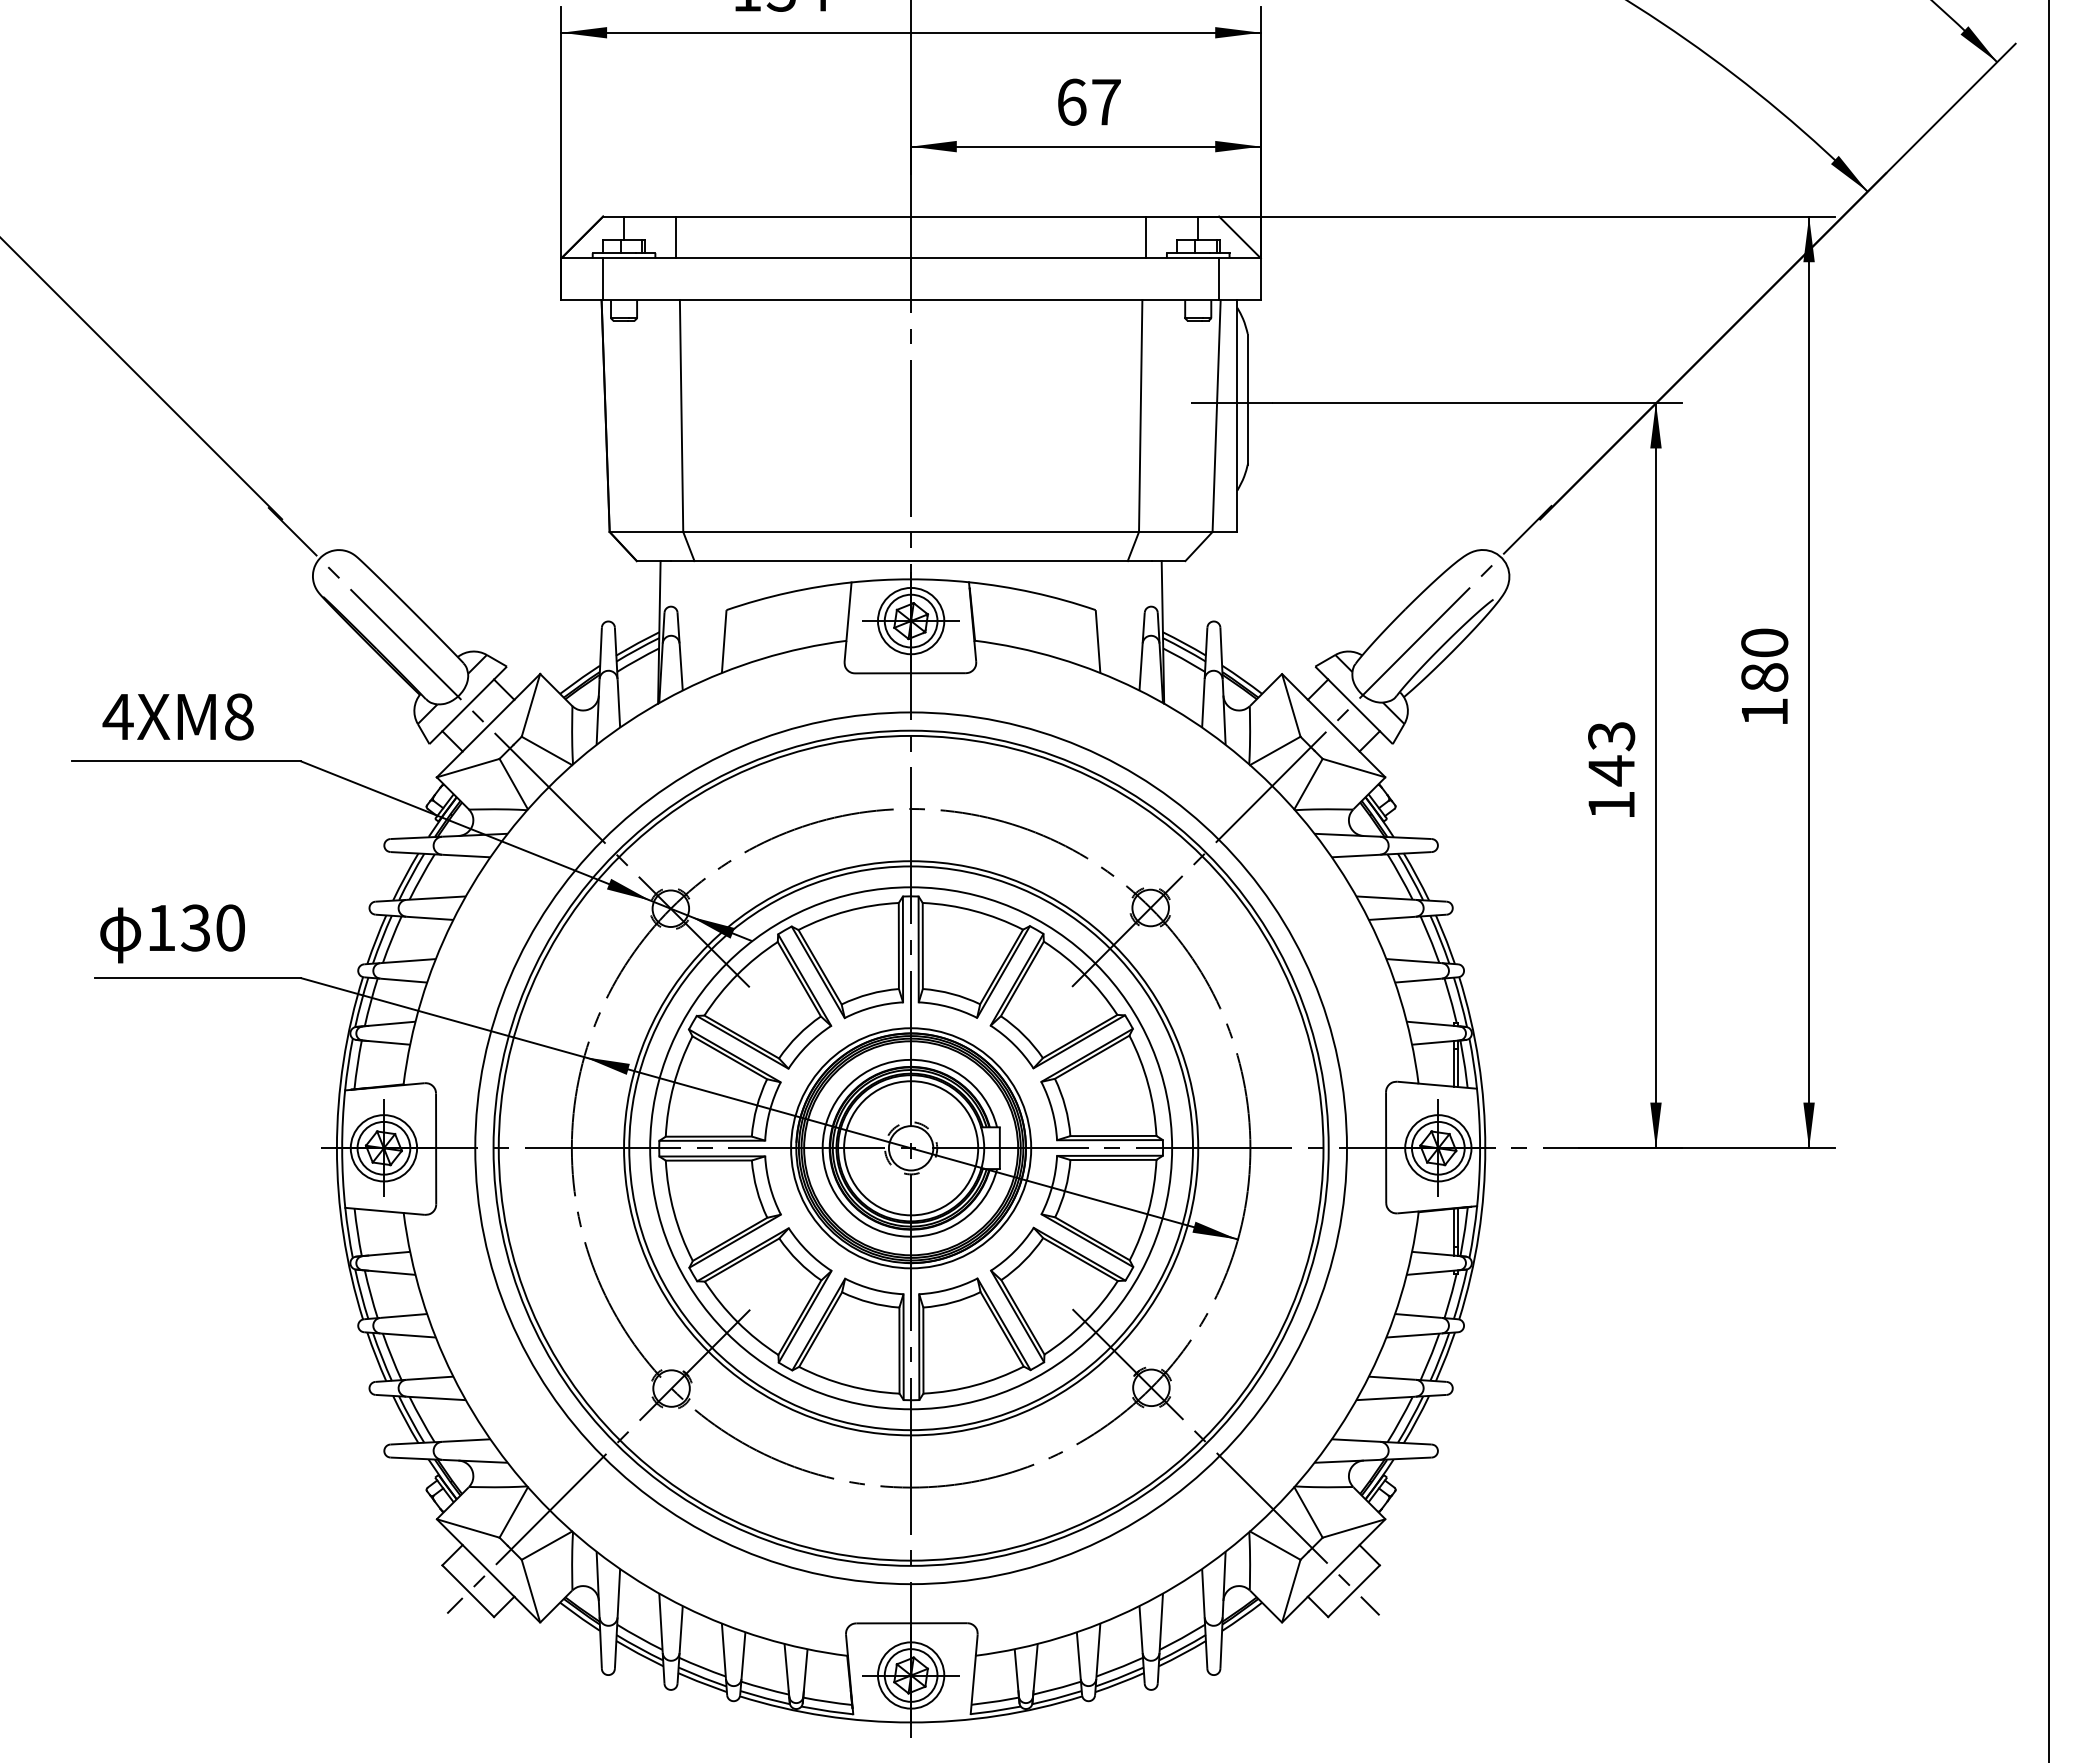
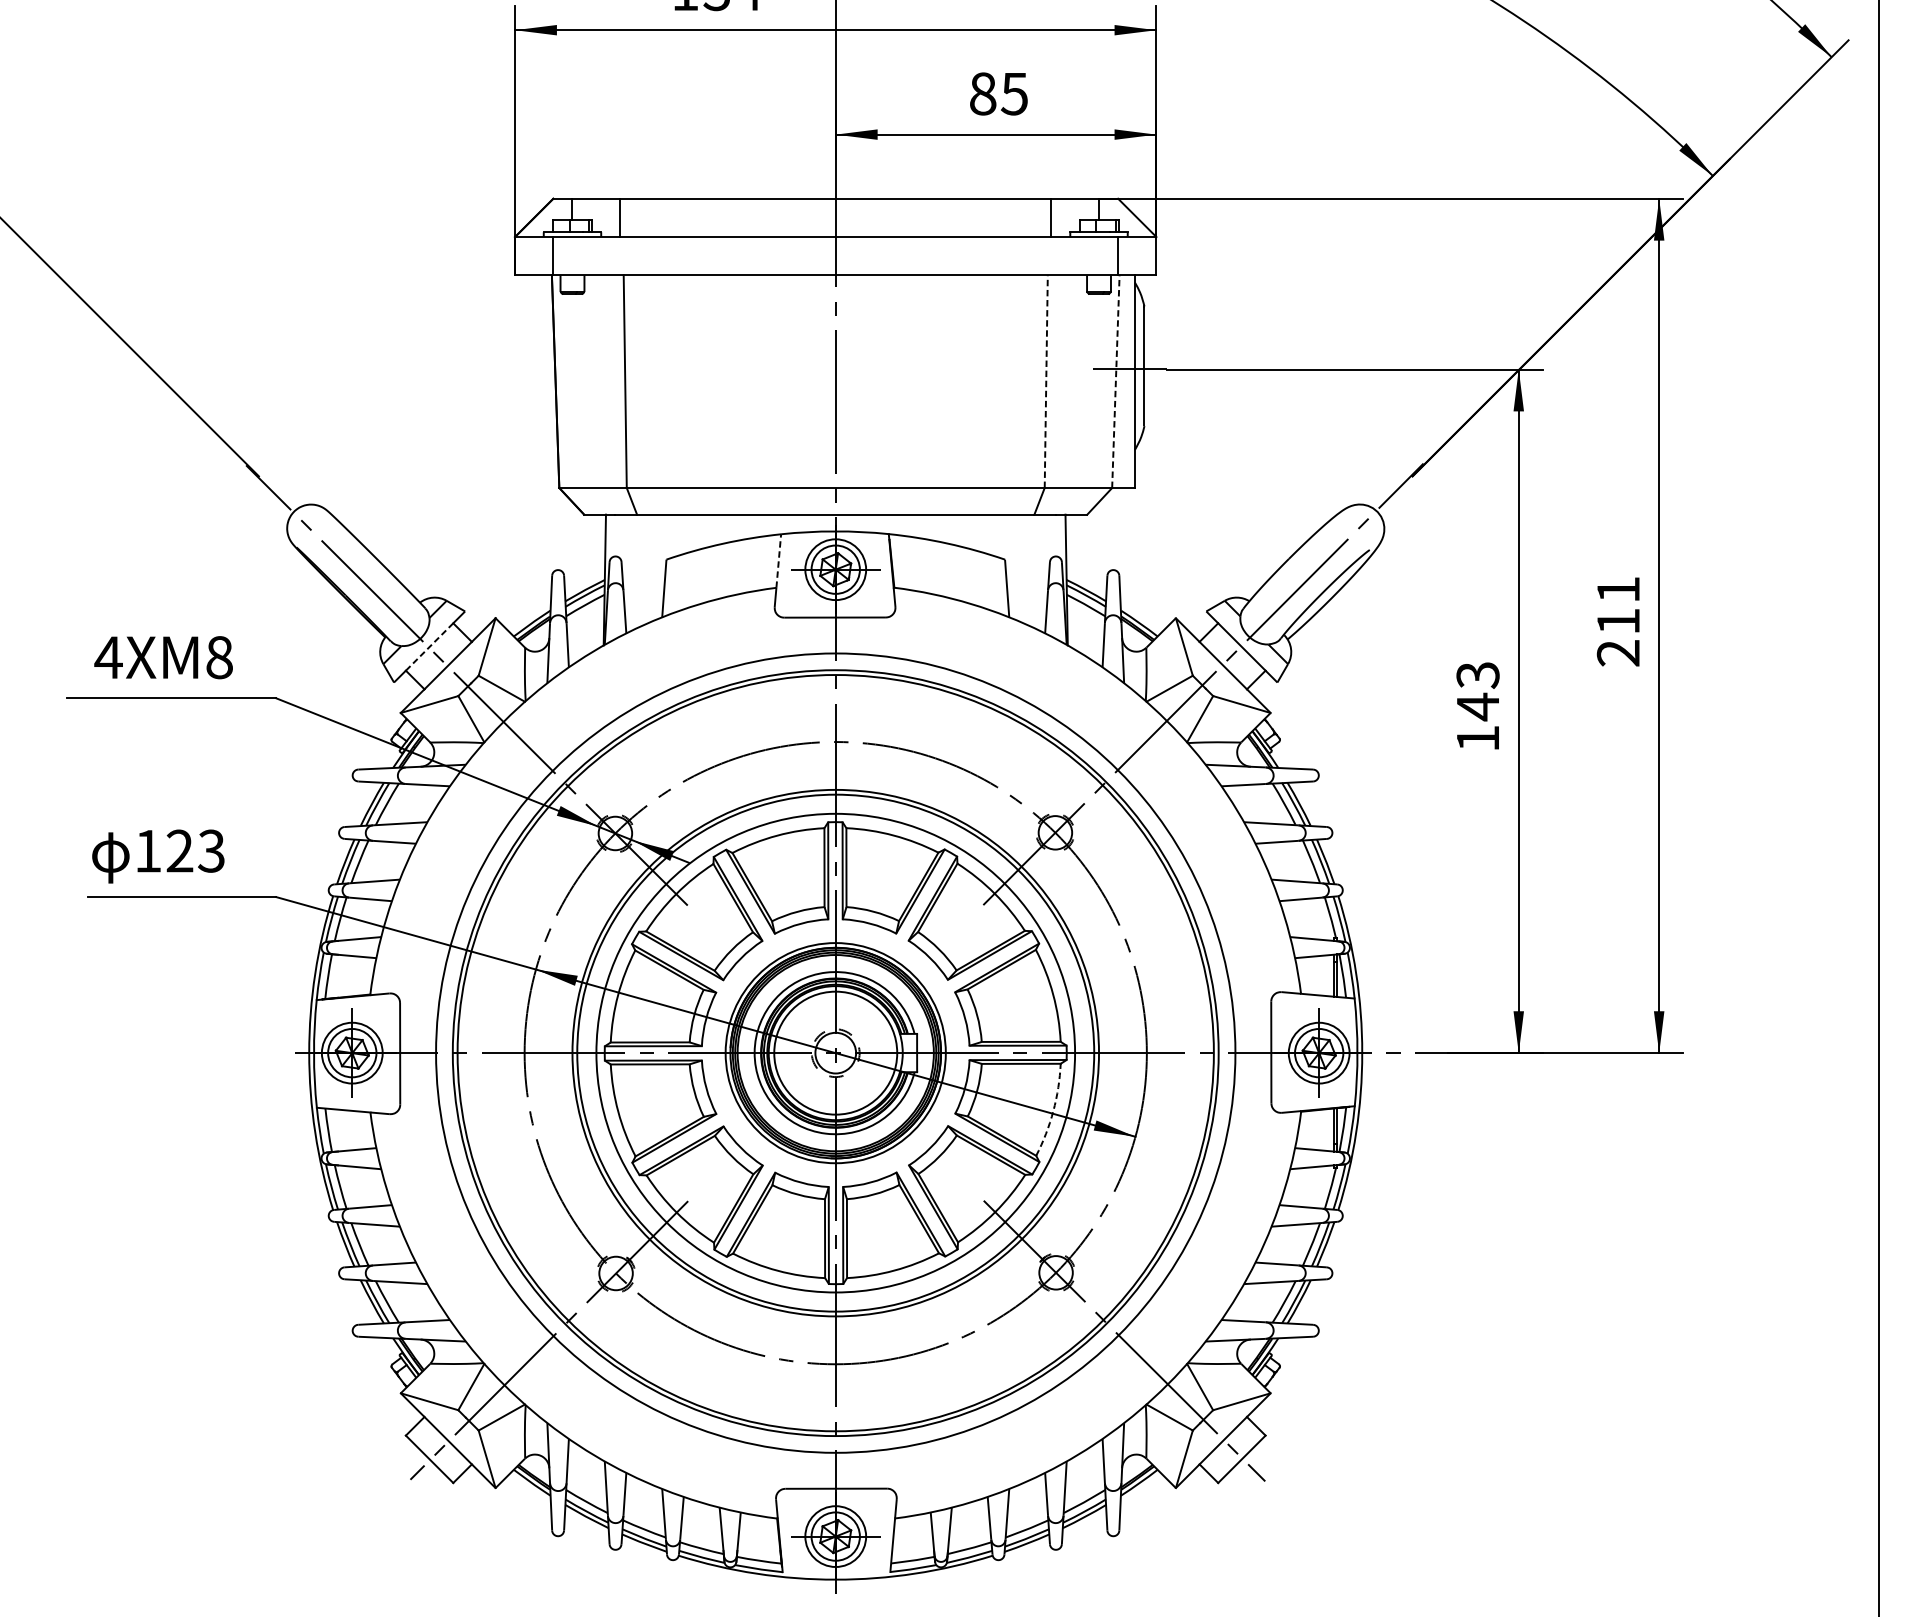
text: (1088, 101) -> (998, 93), 67 -> 85
line: (1216, 415) -> (1115, 381), solid -> dashed
line: (1140, 416) -> (1046, 382), solid -> dashed
line: (849, 611) -> (779, 560), solid -> dashed
text: (1764, 677) -> (1618, 621), 180 -> 211
line: (468, 705) -> (429, 647), solid -> dashed
text: (212, 927) -> (195, 850), 130 -> 123
arc: (1148, 1211) -> (1053, 1111), solid -> dashed

